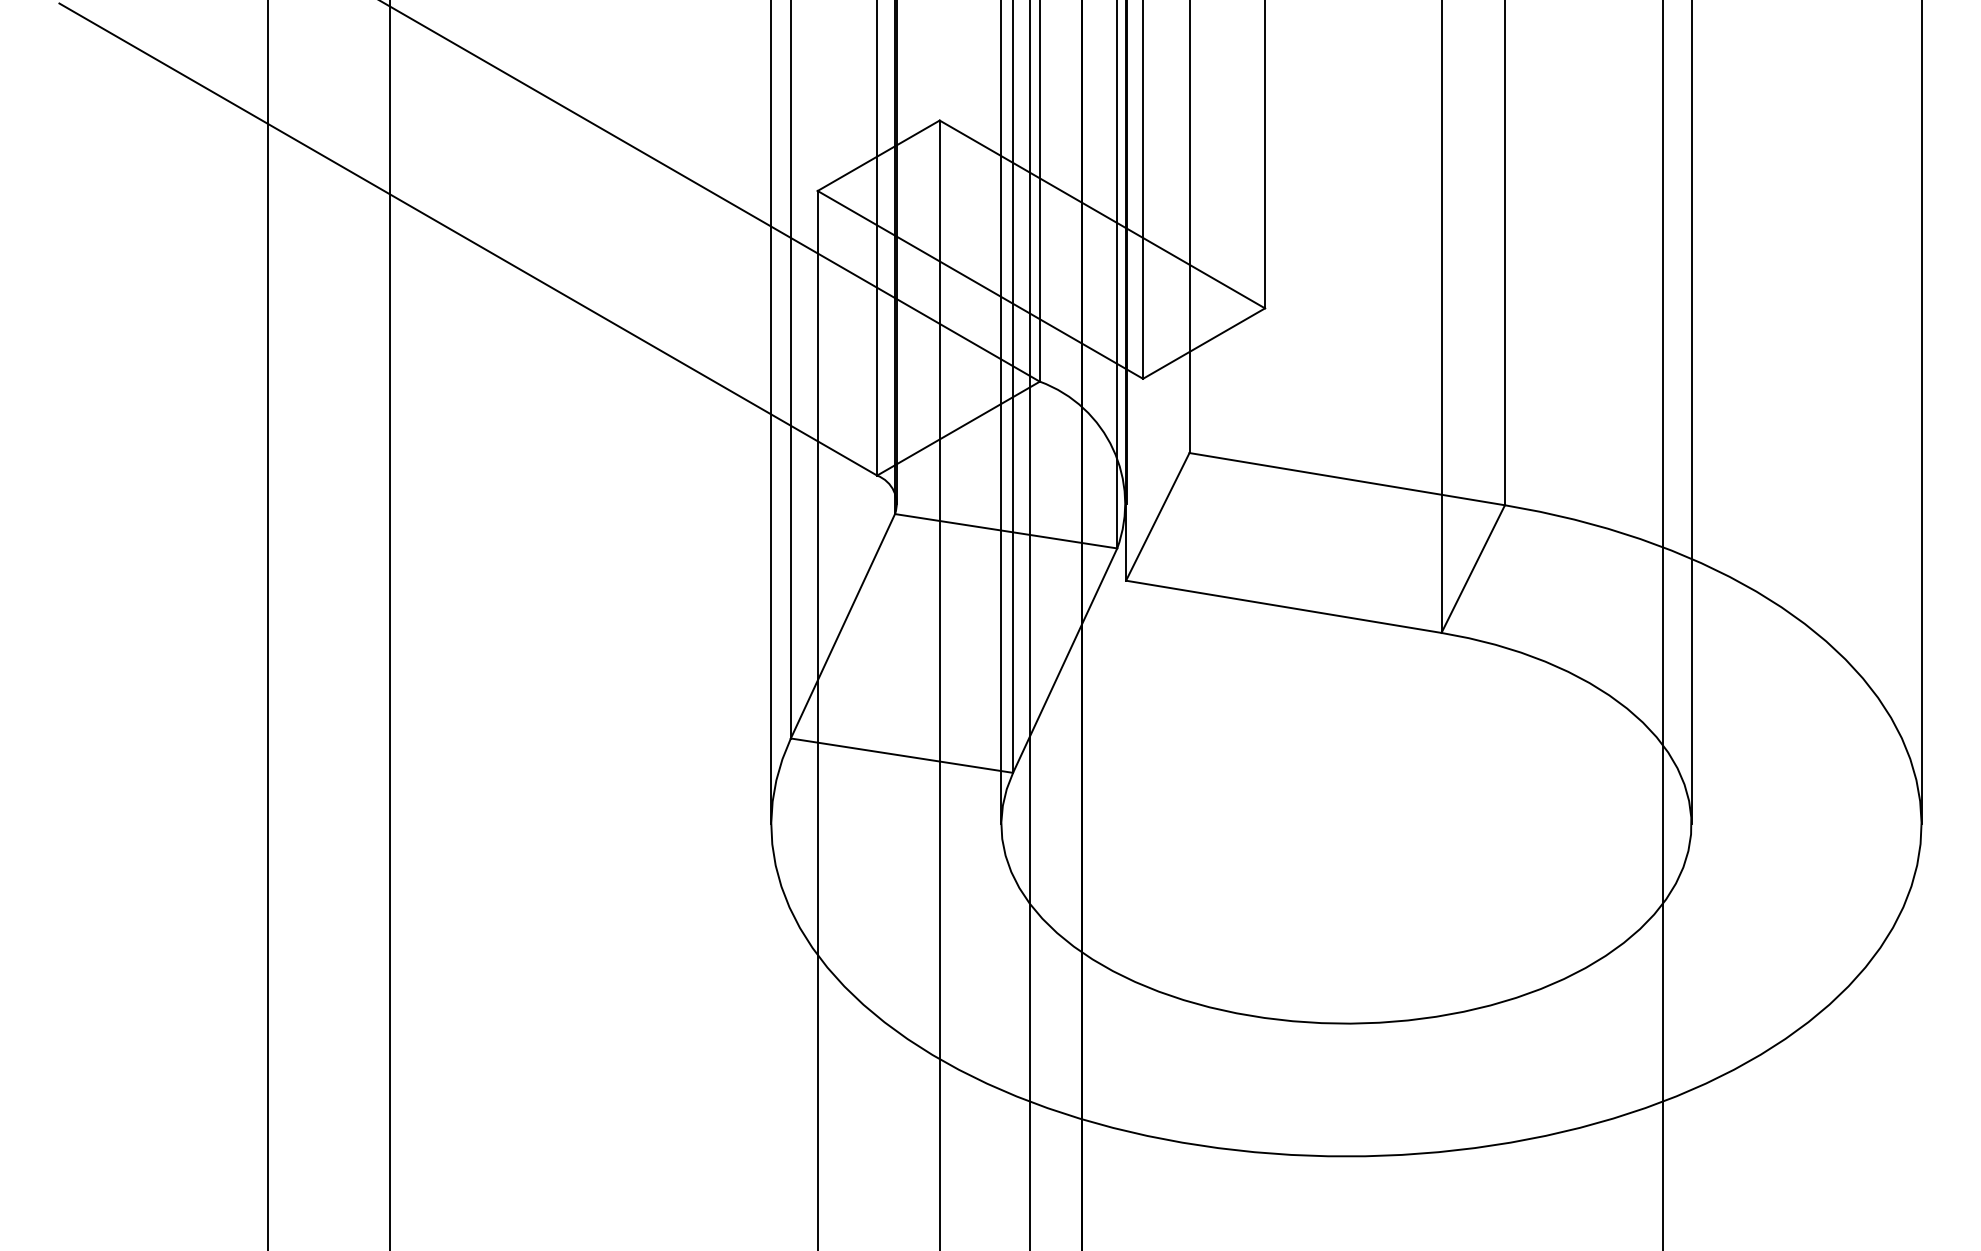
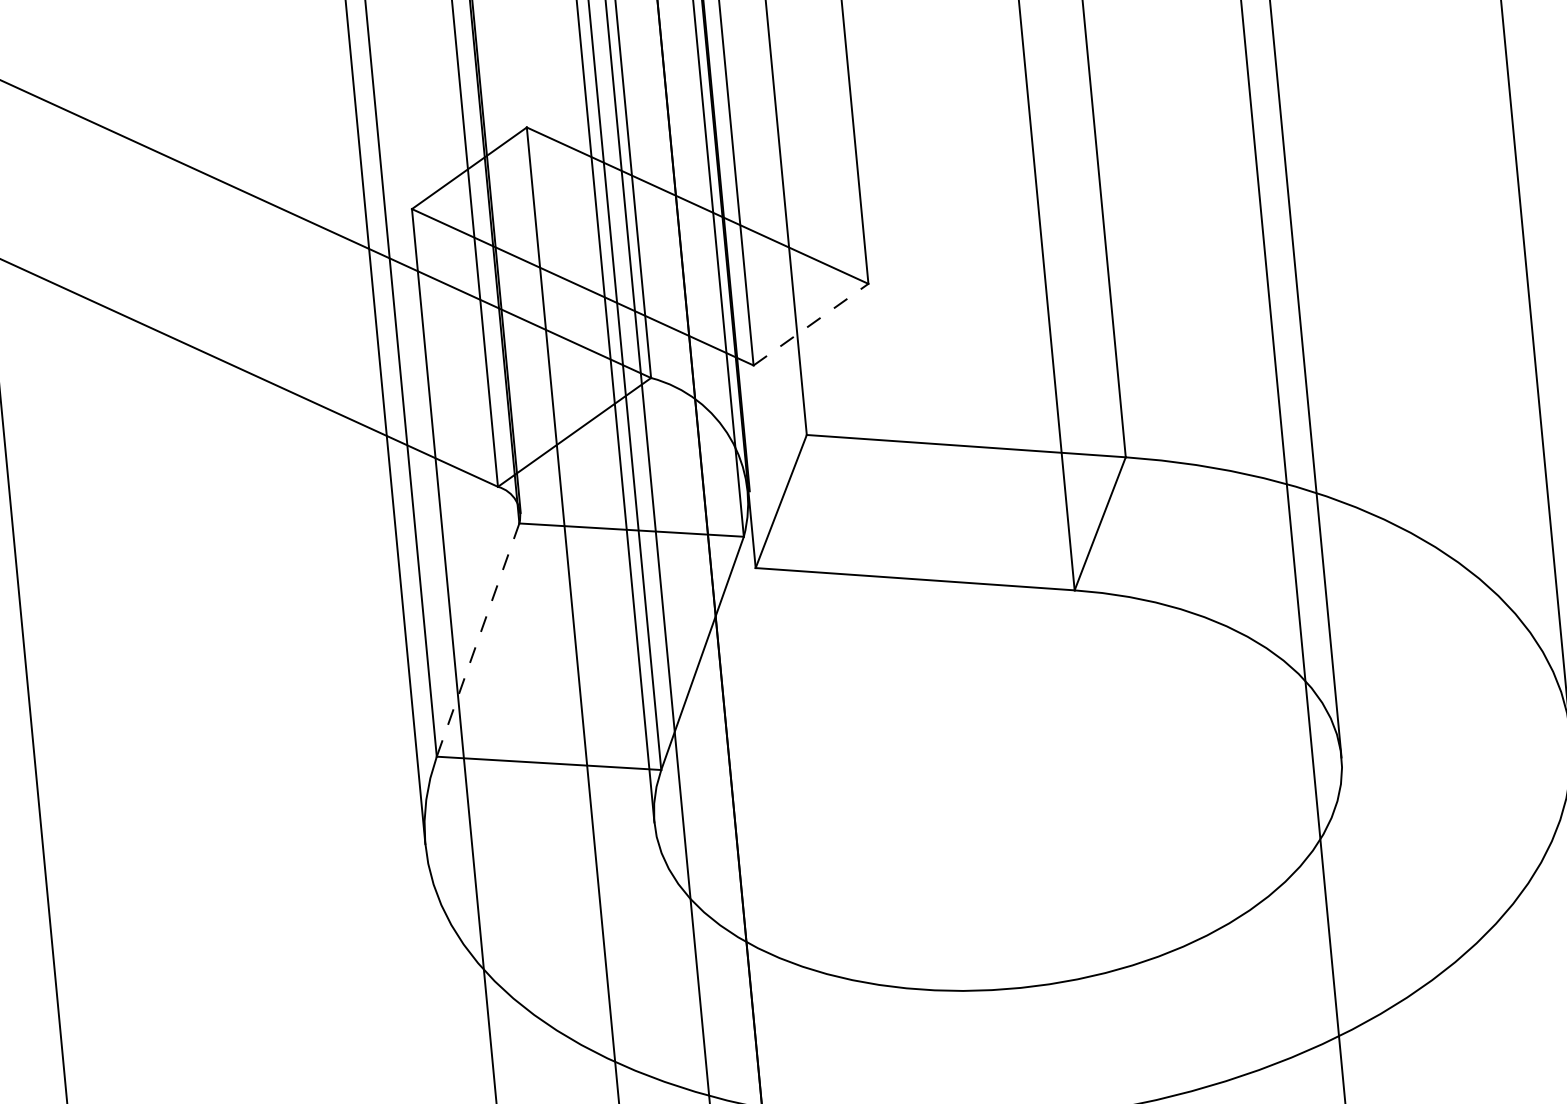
line: (1204, 343) -> (811, 324), solid -> dashed
line: (842, 626) -> (477, 640), solid -> dashed

